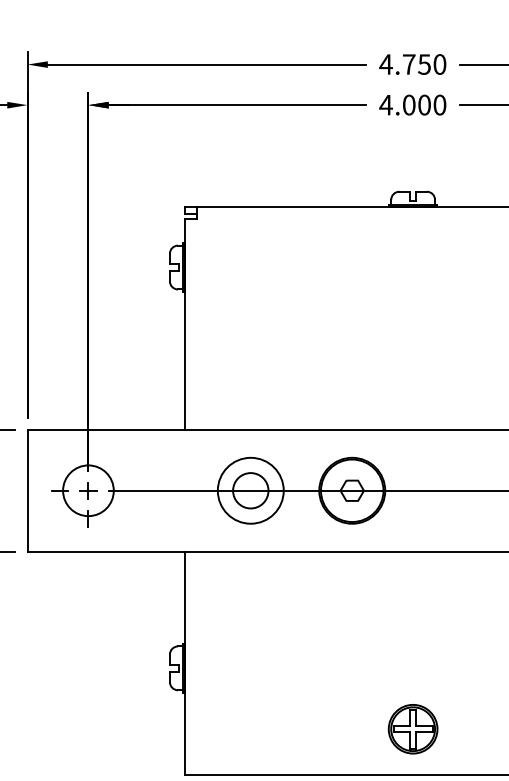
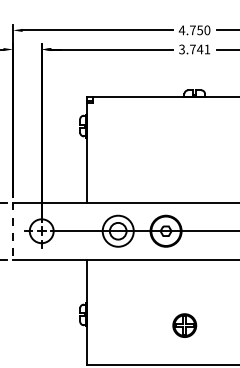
text: (412, 105) -> (194, 49), 4.000 -> 3.741
line: (28, 491) -> (13, 231), solid -> dashed
part: (412, 728) -> (184, 325), moved

